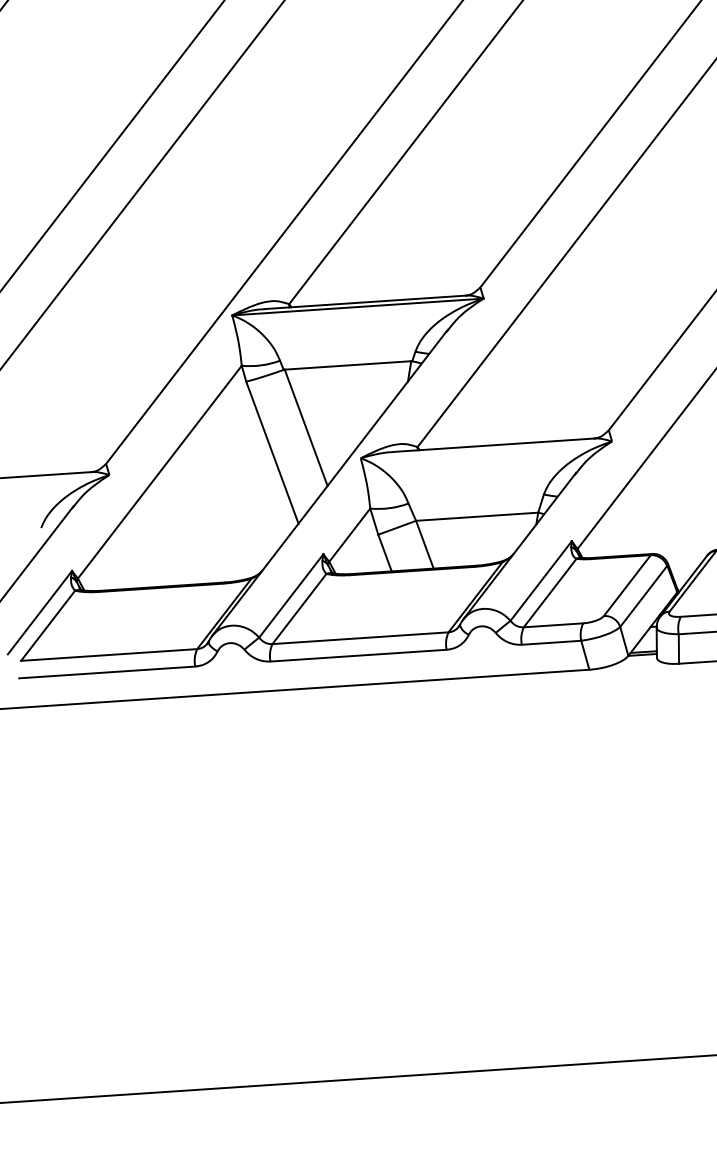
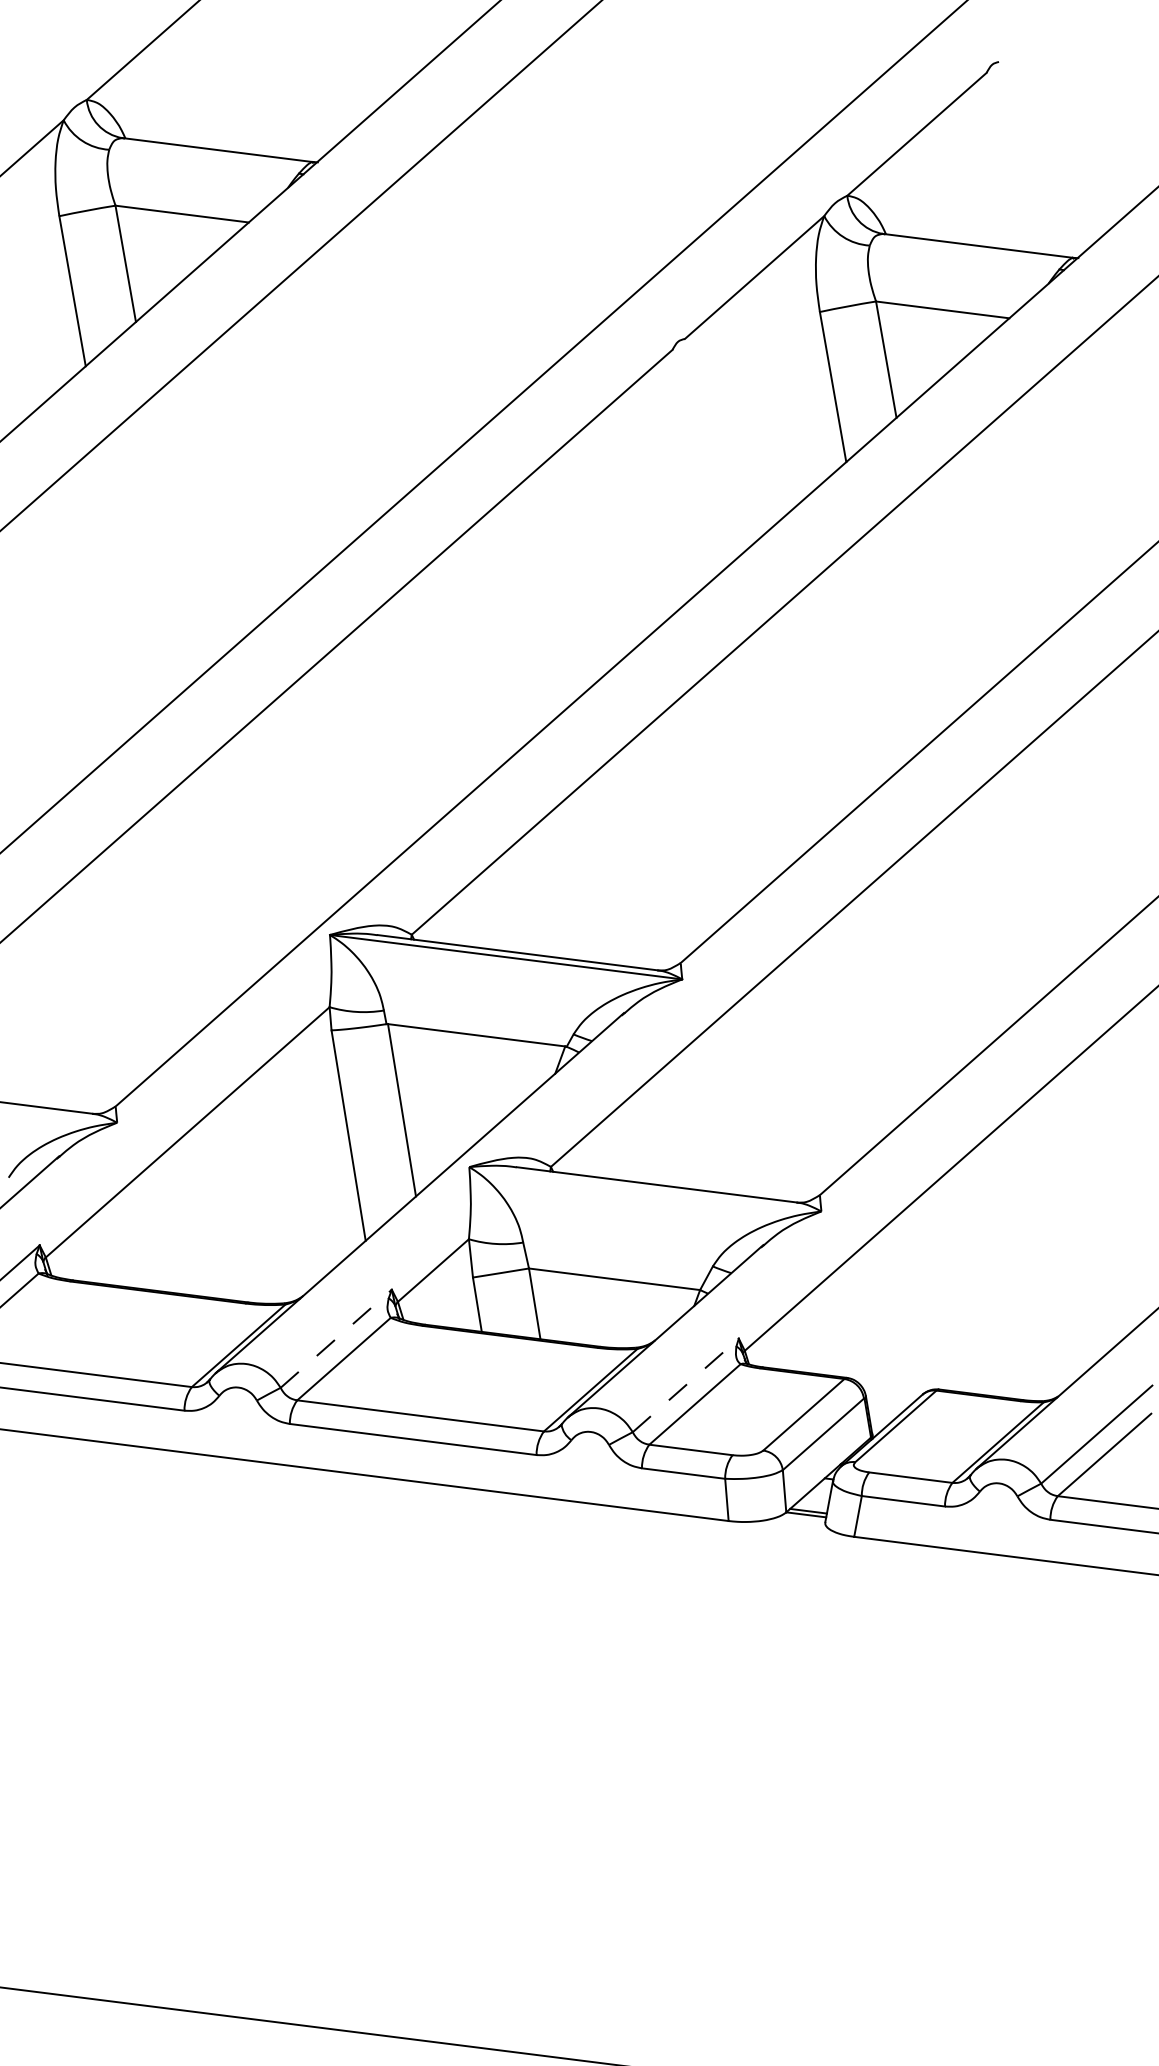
line: (540, 581) -> (685, 1385), solid -> dashed
line: (291, 595) -> (336, 1338), solid -> dashed

